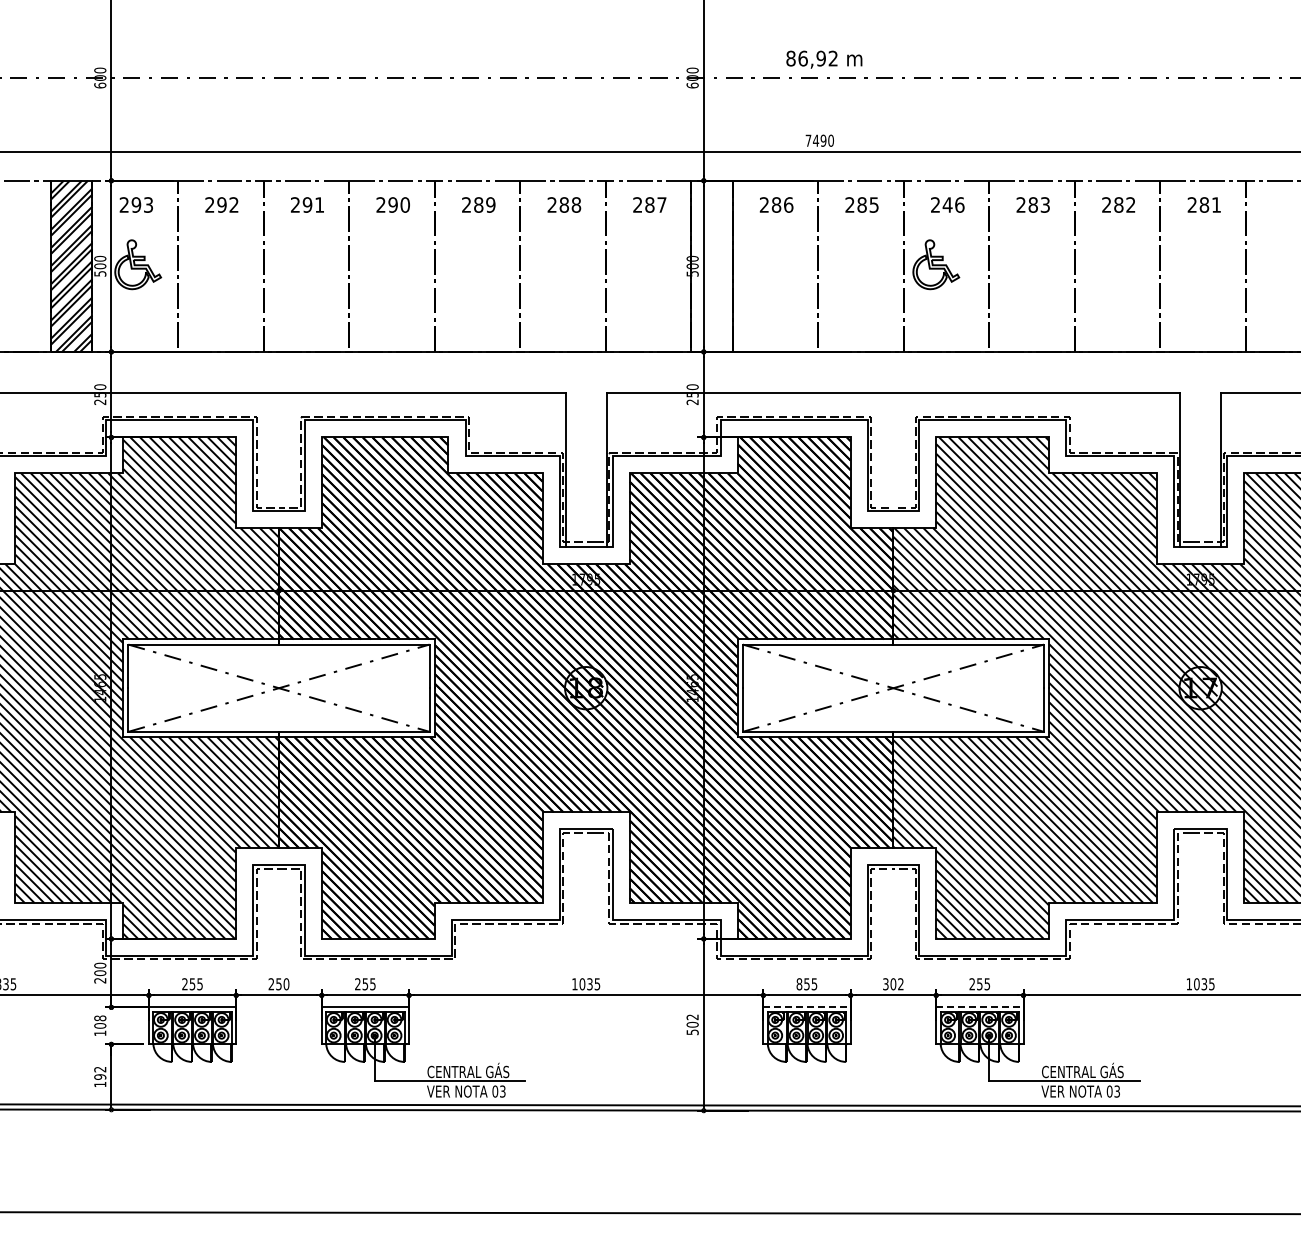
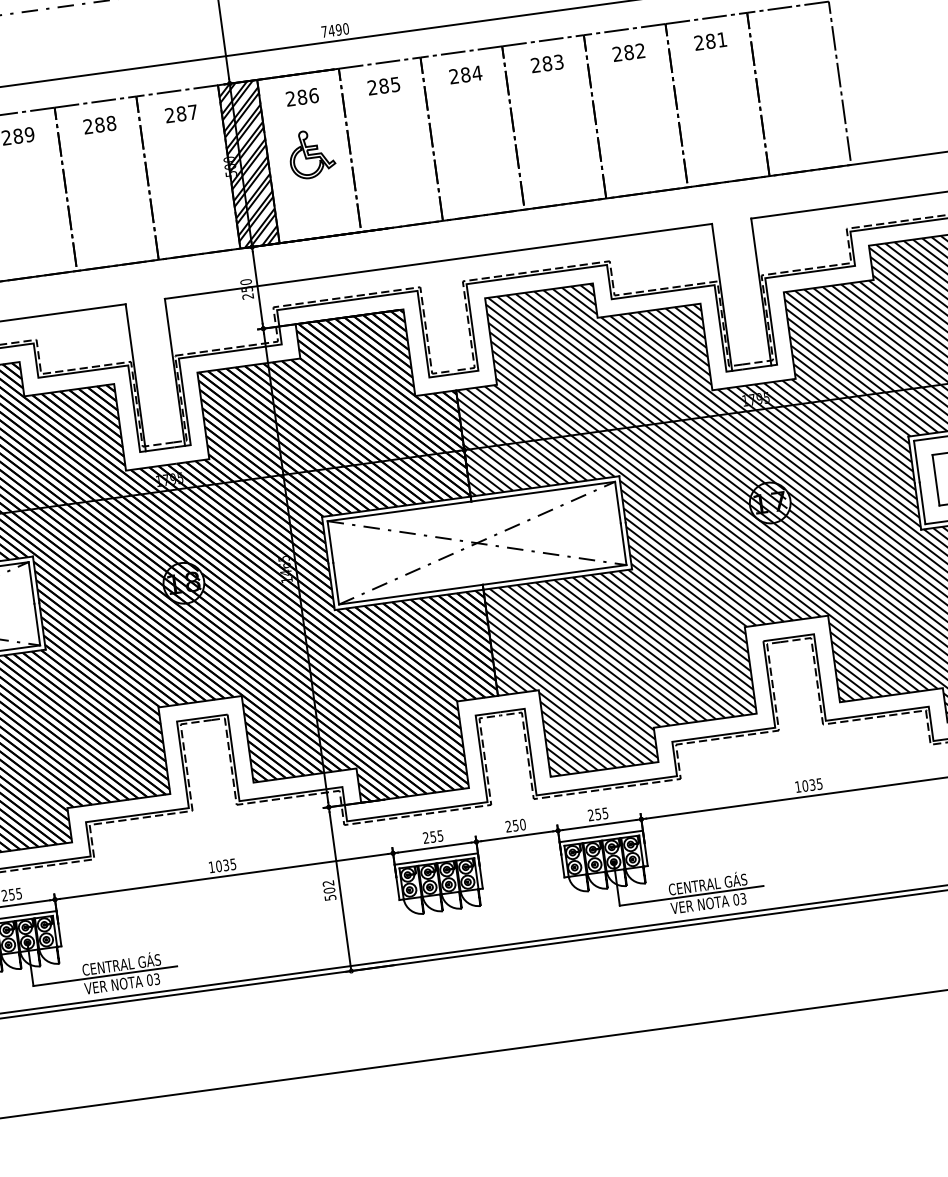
text: (953, 204) -> (471, 73), 246 -> 284
part: (936, 264) -> (312, 153), moved
hatch: (711, 265) -> (248, 163), added
text: (799, 984) -> (426, 838), 855 -> 255
text: (893, 984) -> (515, 825), 302 -> 250
line: (806, 1007) -> (435, 859), dashed -> solid
line: (979, 1007) -> (600, 836), dashed -> solid

